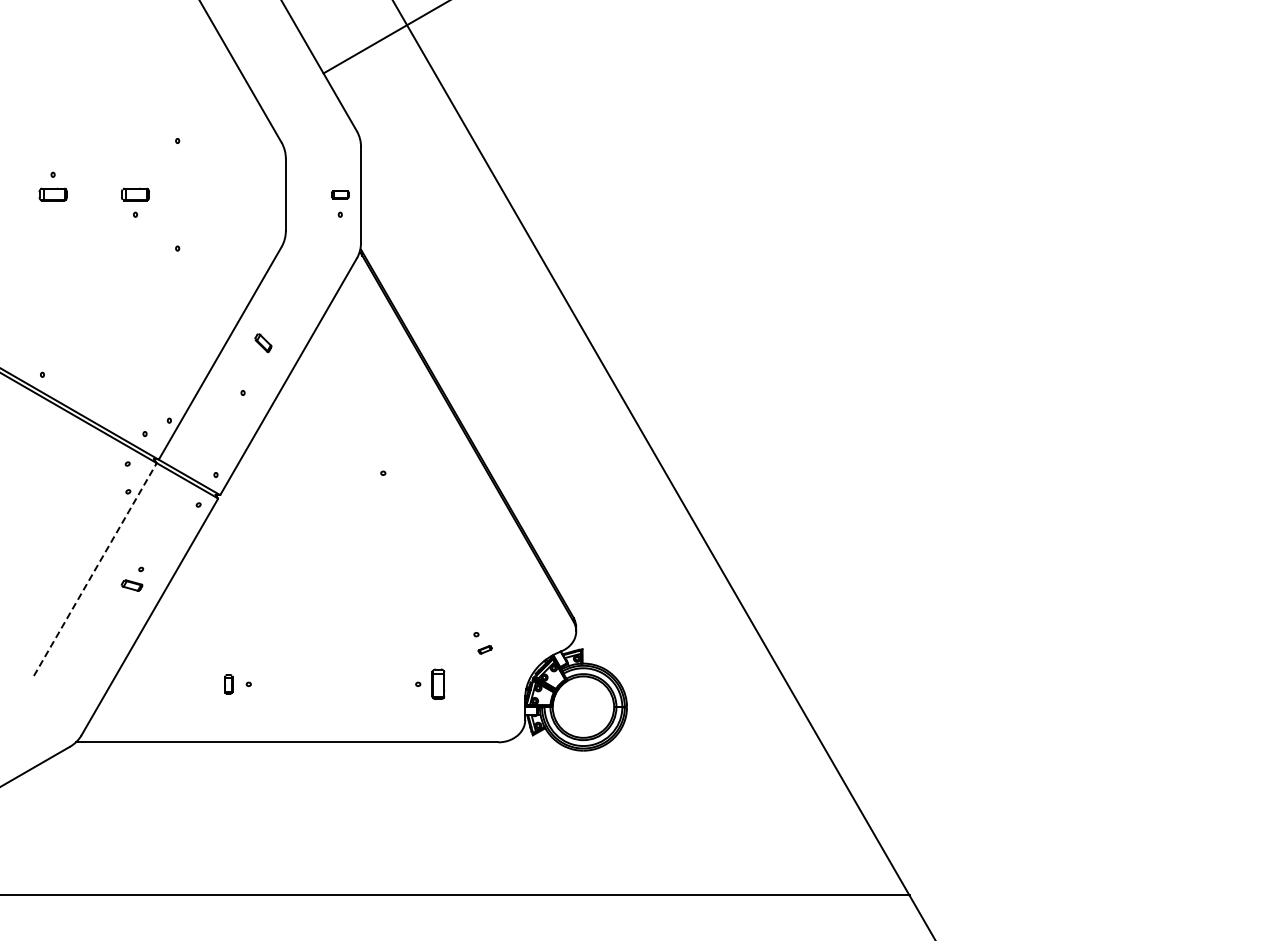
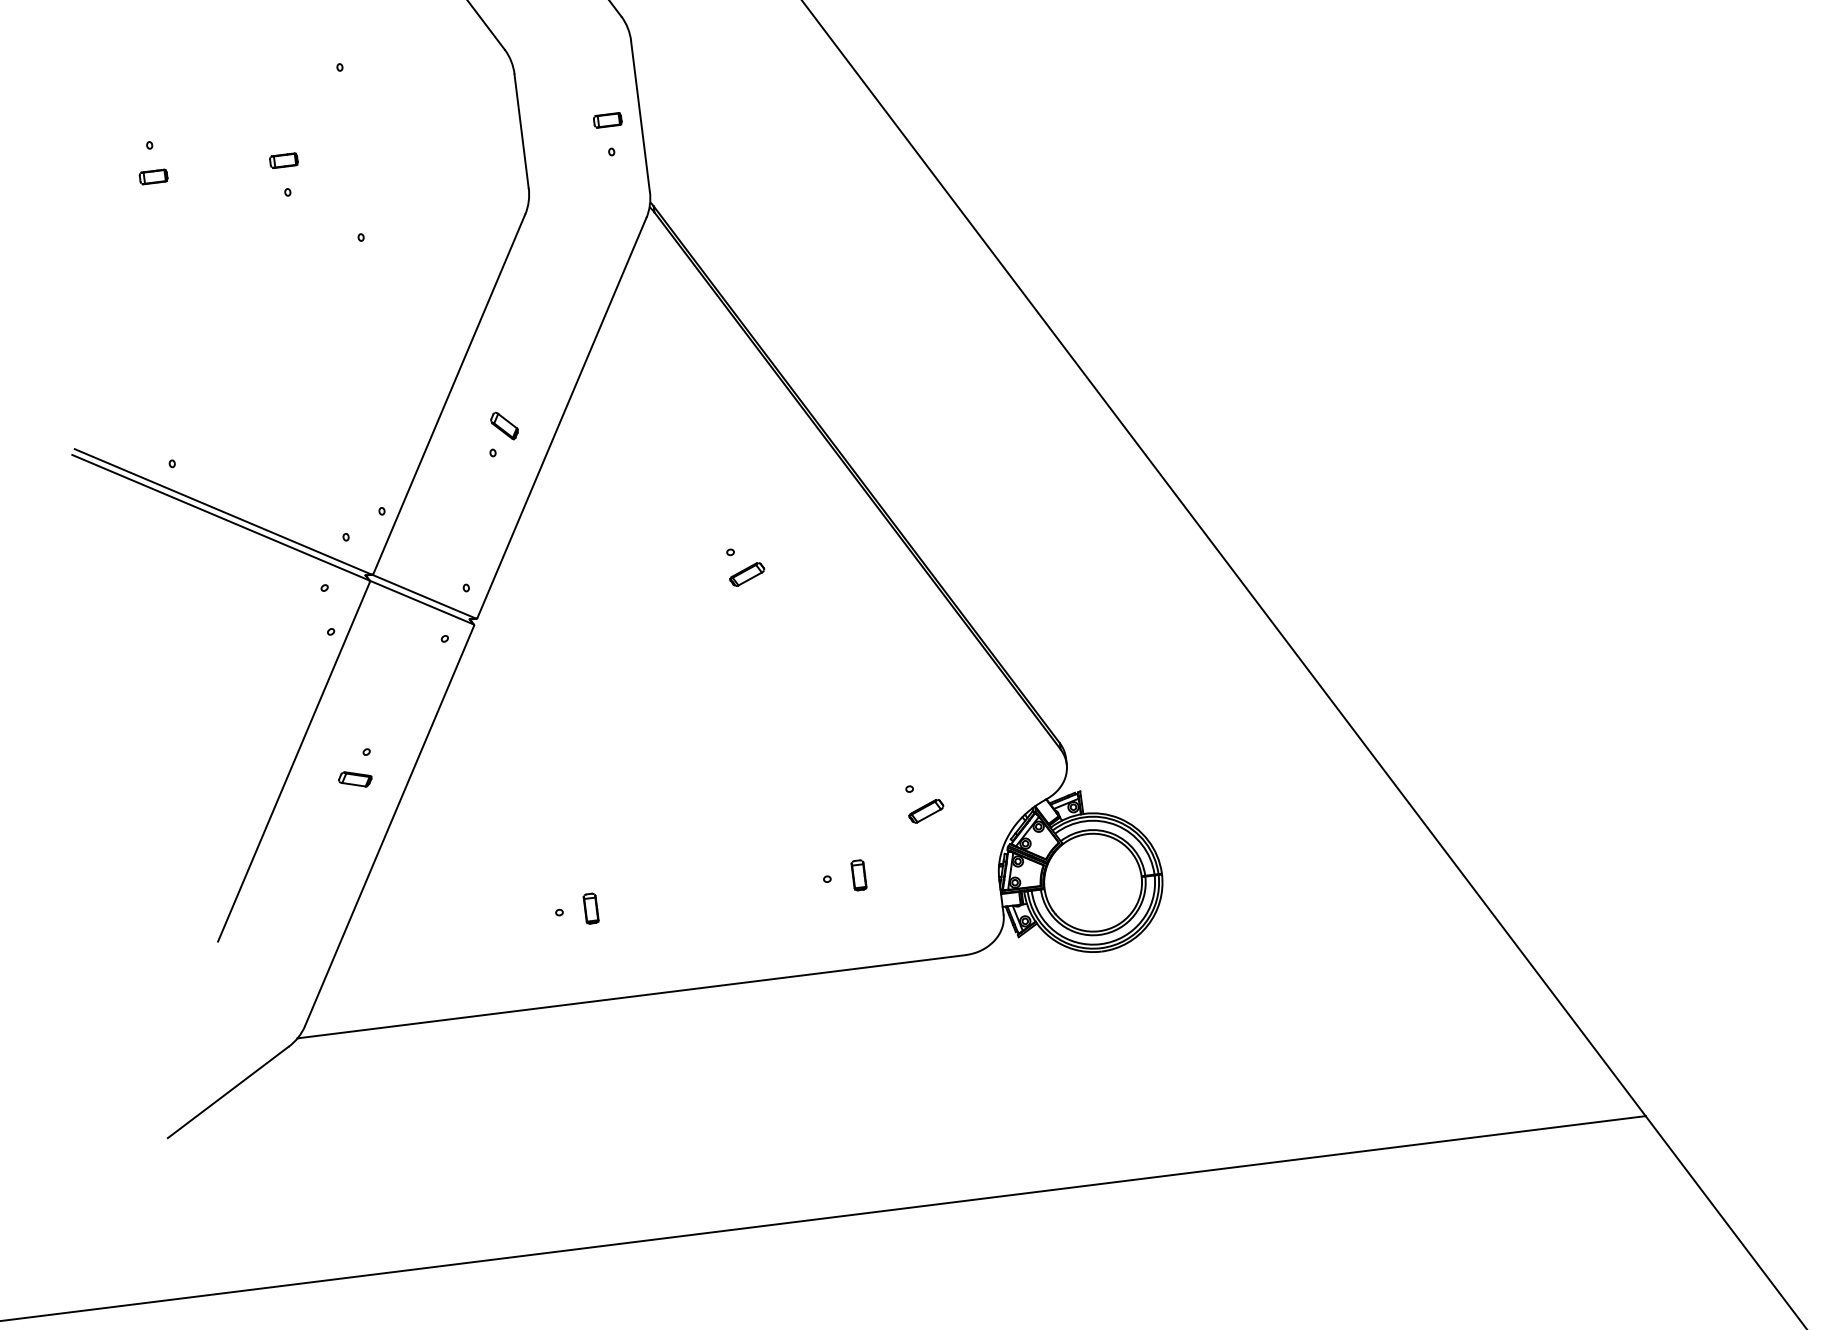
part: (52, 194) -> (152, 176), size x0.62
part: (135, 194) -> (283, 160), size x0.62
part: (263, 343) -> (504, 426), moved
part: (391, 488) -> (746, 574), added
line: (95, 569) -> (294, 761), dashed -> solid
part: (485, 649) -> (926, 810), size x1.67
part: (228, 684) -> (590, 908), moved
part: (437, 684) -> (857, 875), size x0.62

